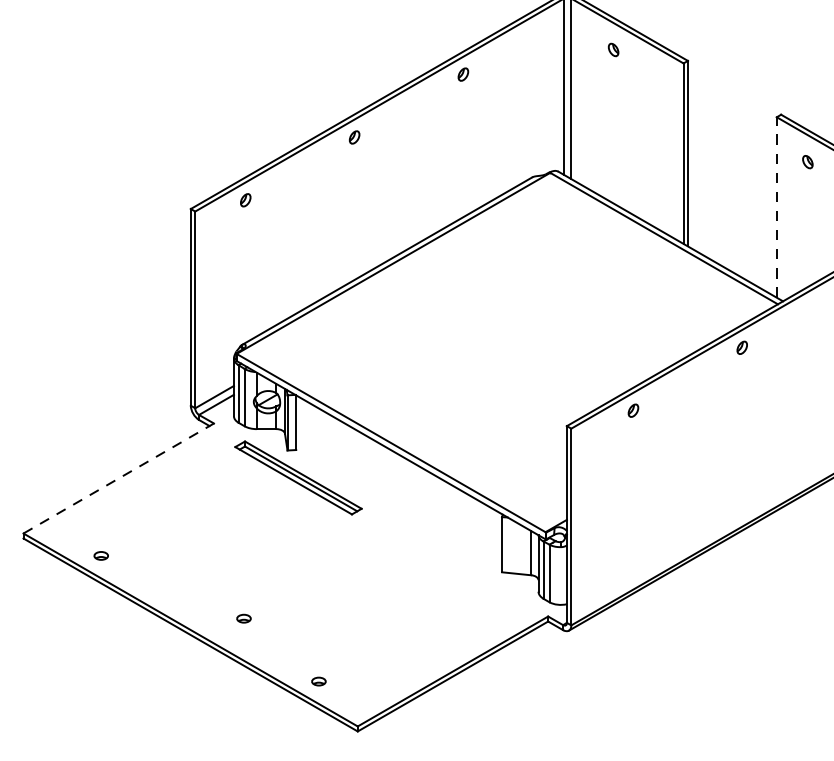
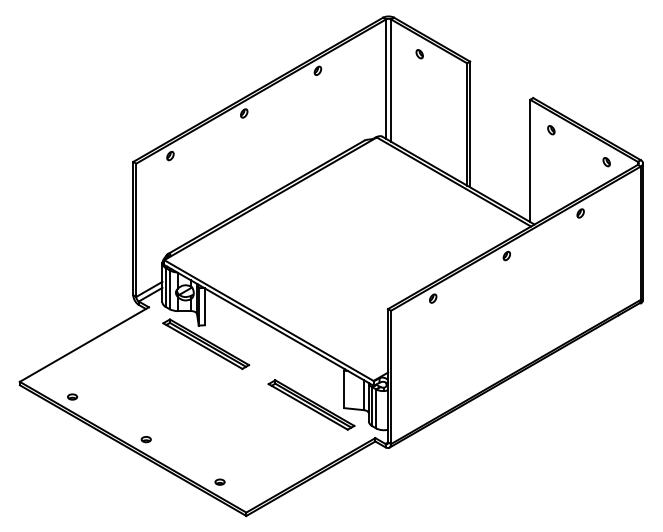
line: (777, 206) -> (530, 160), dashed -> solid
line: (118, 478) -> (84, 344), dashed -> solid
part: (453, 566) -> (311, 404), added
part: (242, 618) -> (145, 439), moved

